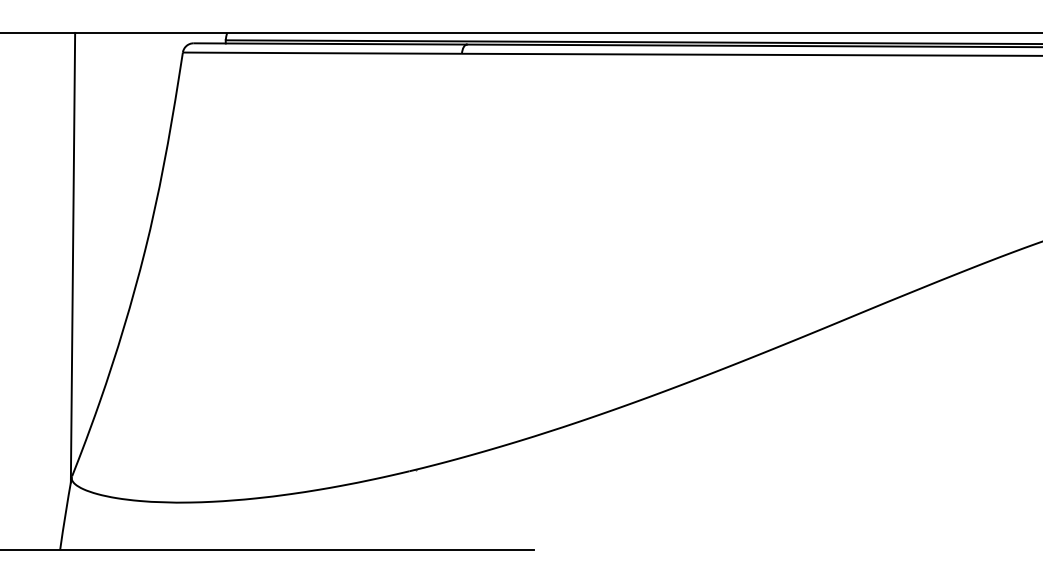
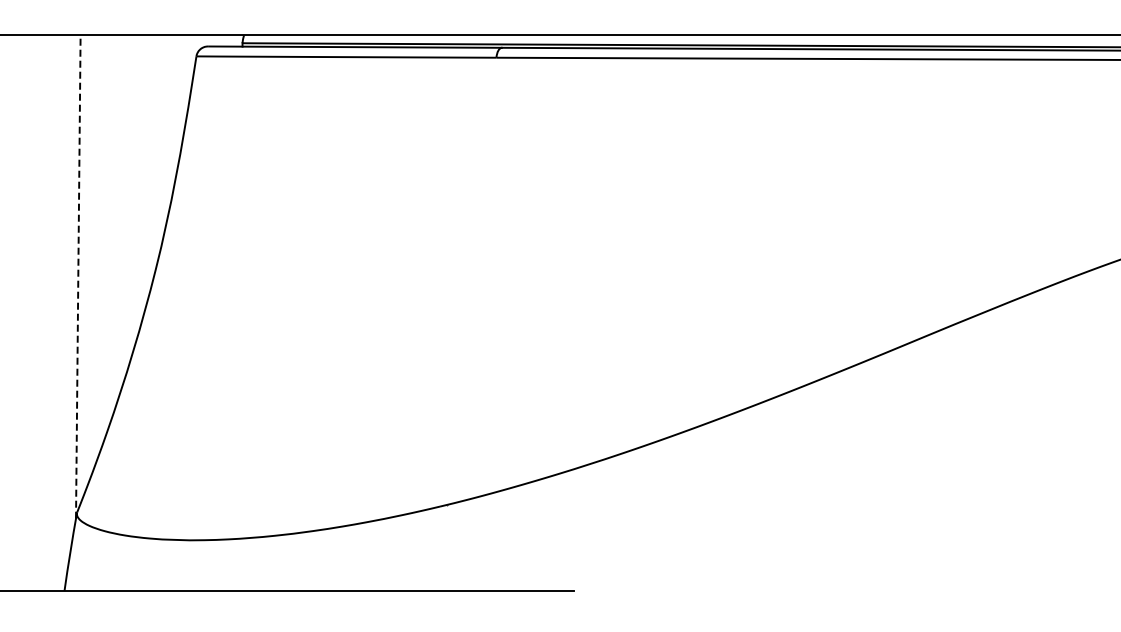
line: (73, 258) -> (78, 277), solid -> dashed

